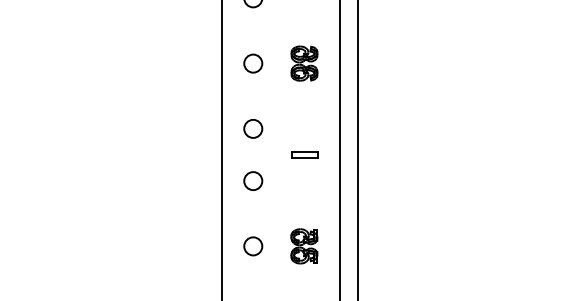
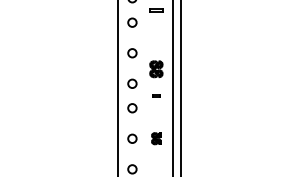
part: (304, 64) -> (156, 69), moved
part: (304, 155) -> (156, 96), size x0.6
part: (304, 245) -> (156, 138), size x0.7

